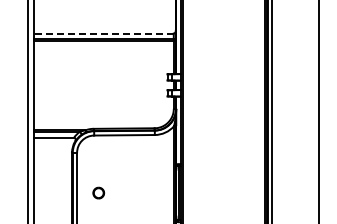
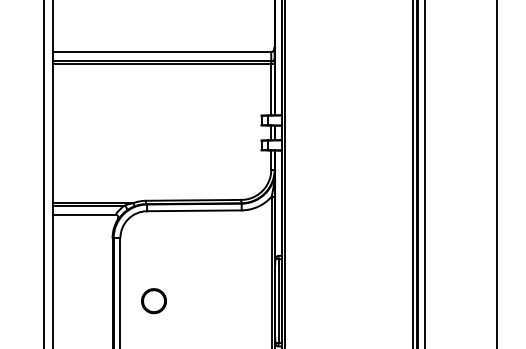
line: (103, 33) -> (161, 52), dashed -> solid
part: (98, 192) -> (153, 300), size x1.43

